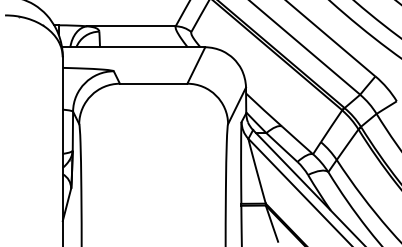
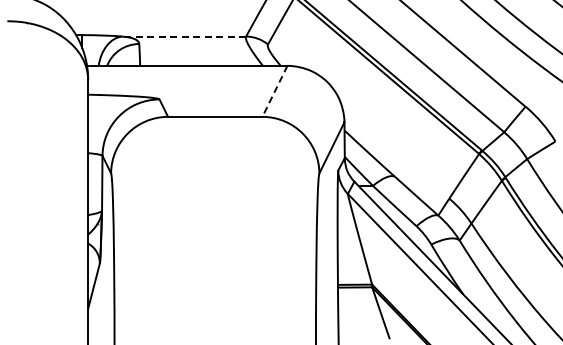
line: (131, 26) -> (184, 36), solid -> dashed
line: (195, 65) -> (274, 91), solid -> dashed

